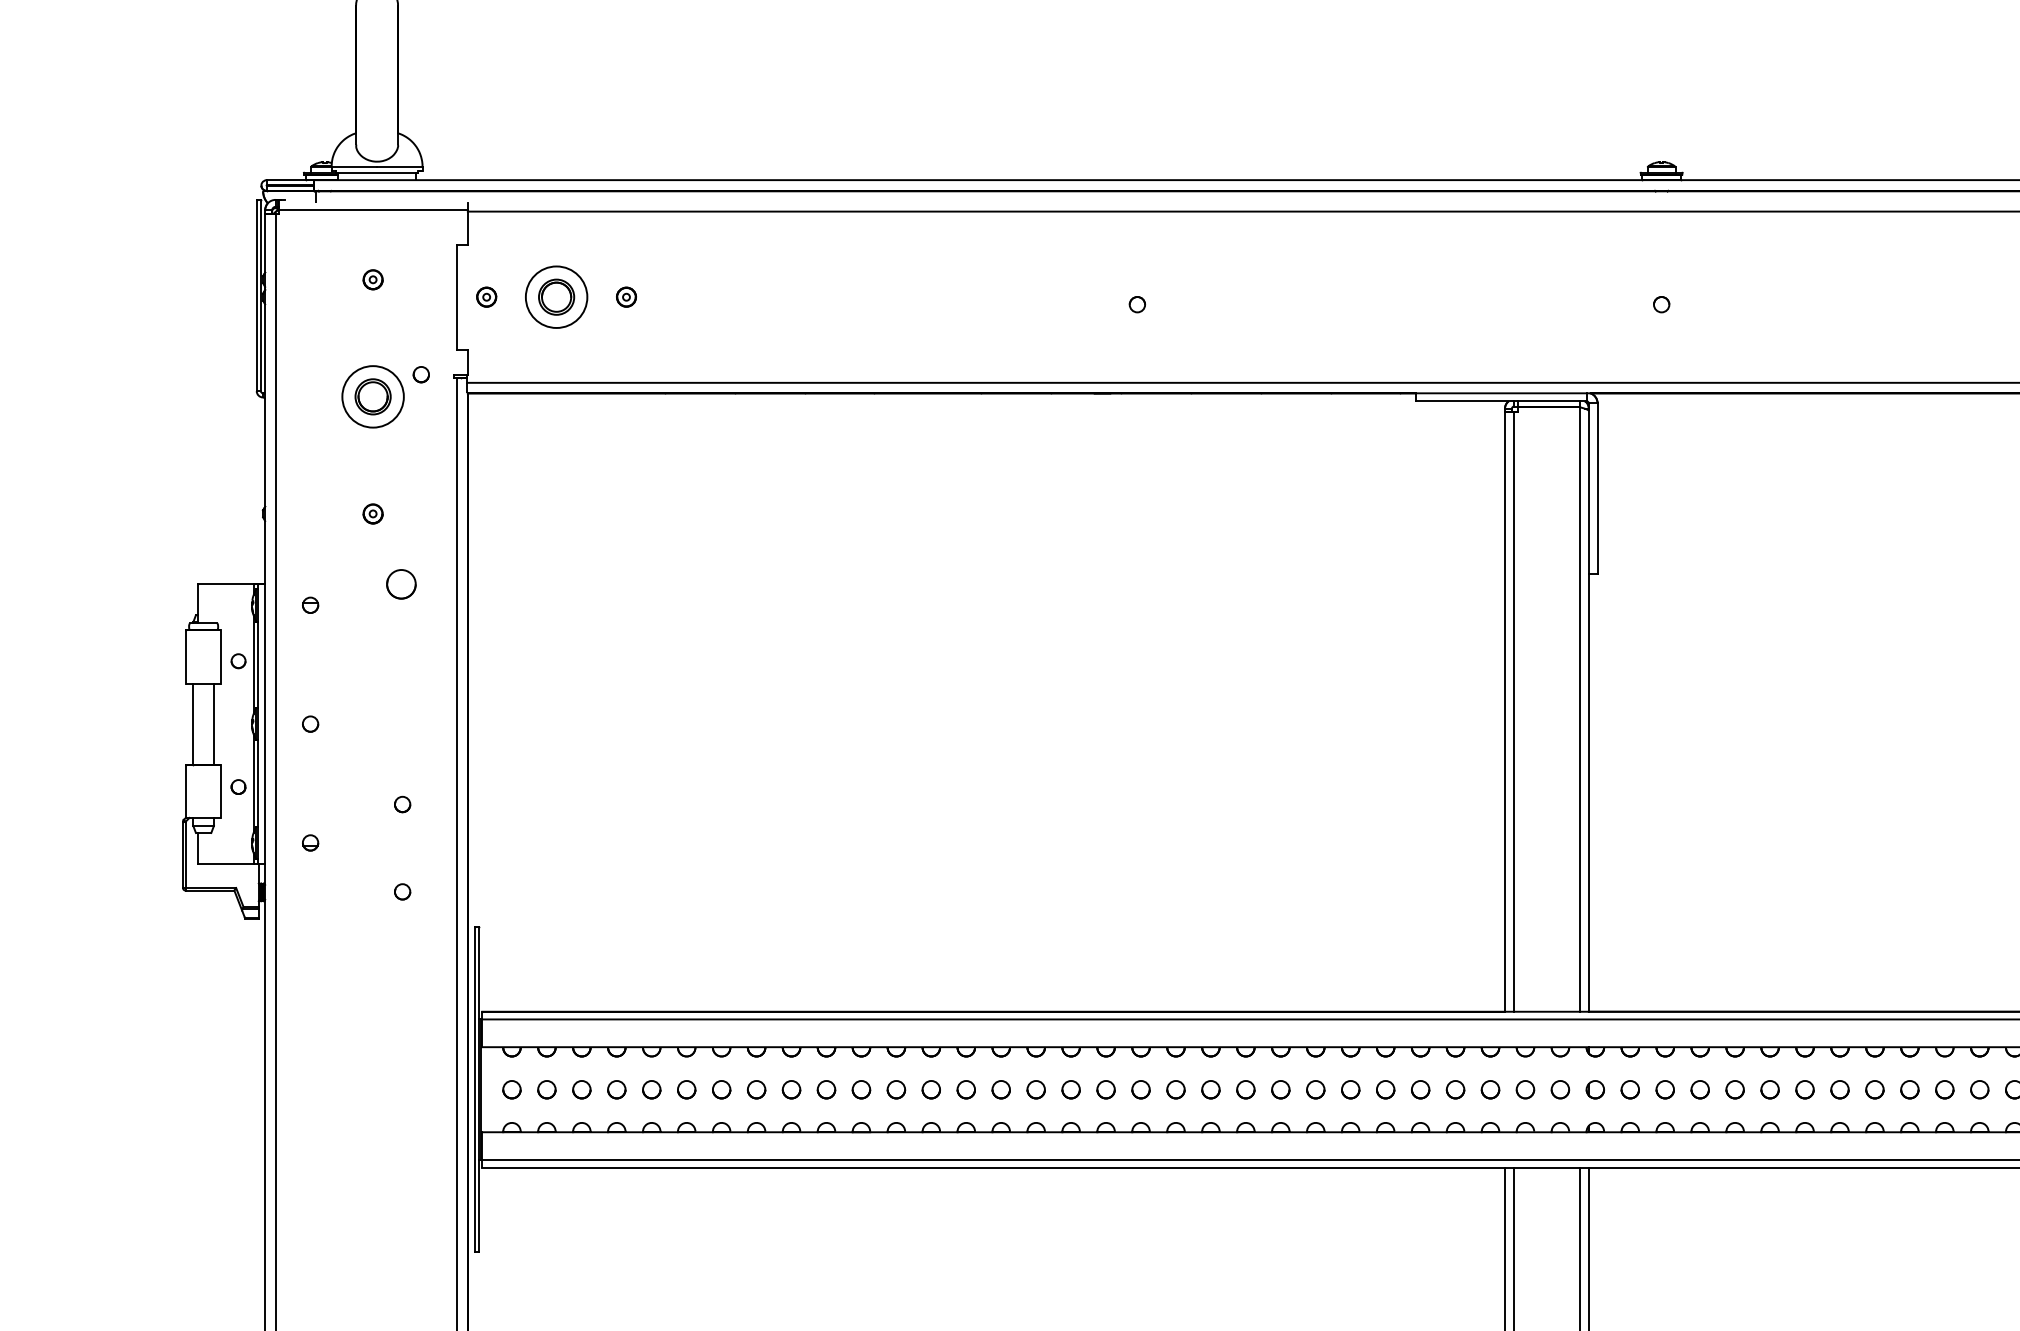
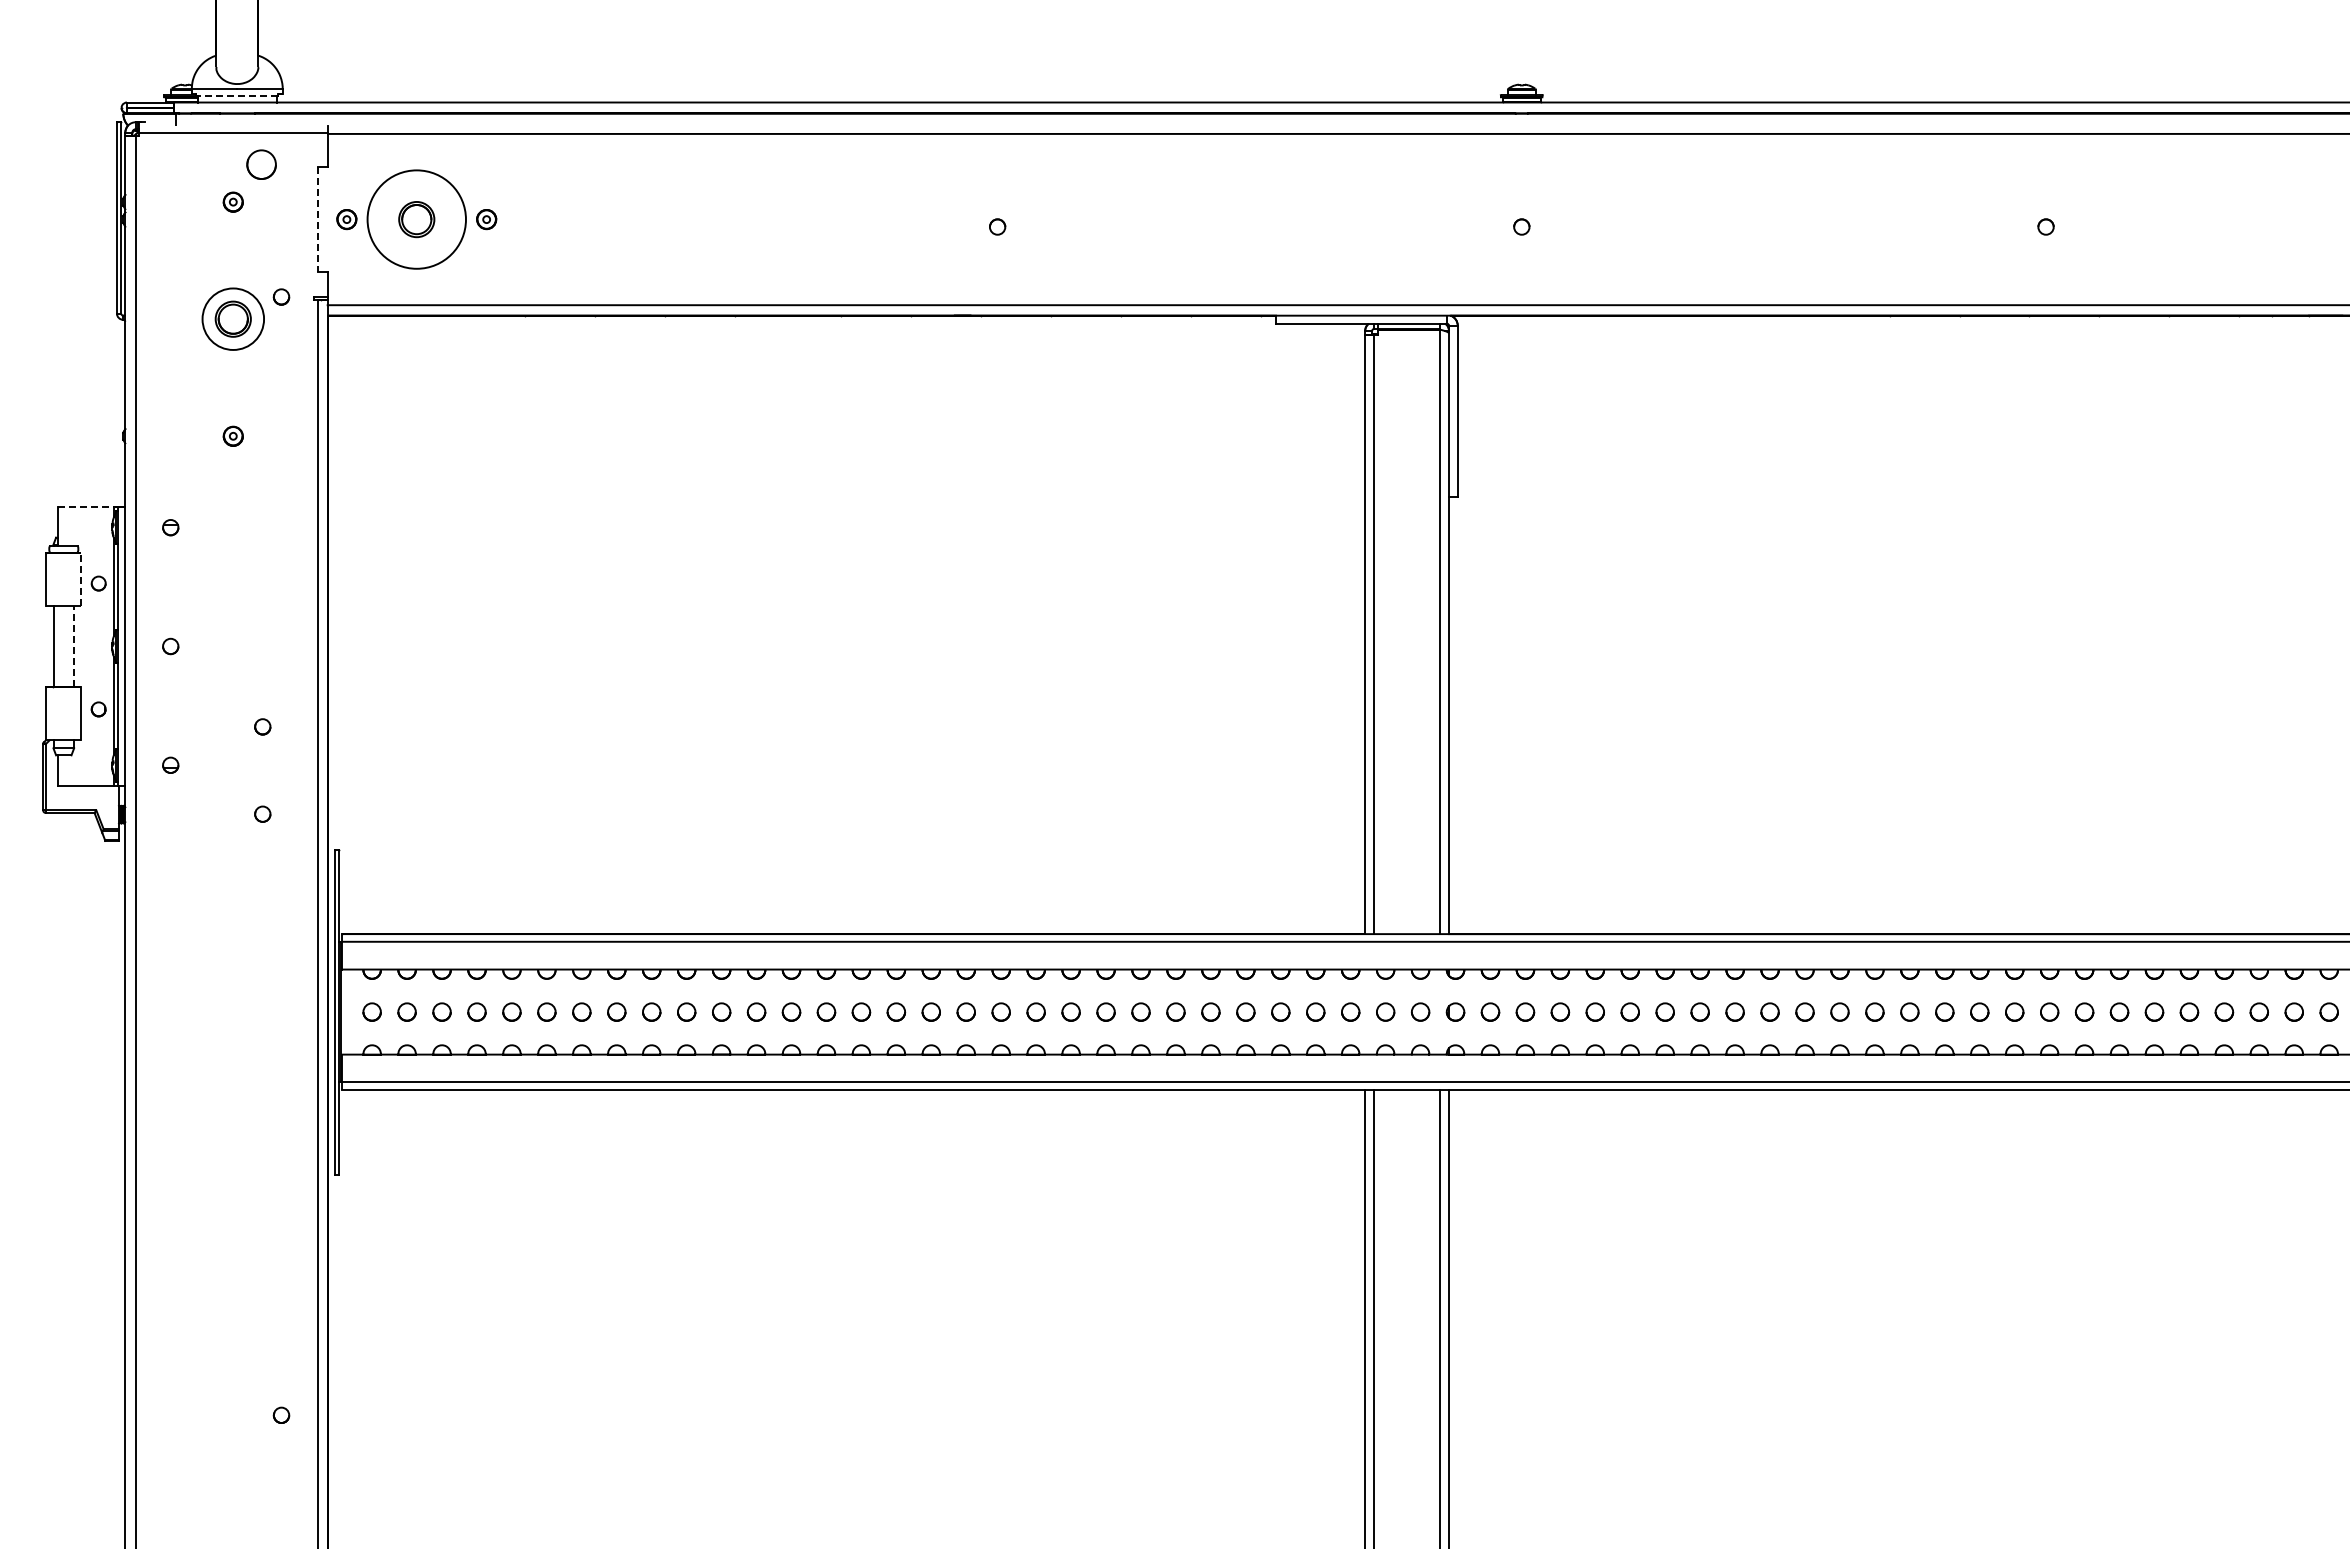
line: (376, 173) -> (236, 95), solid -> dashed
circle: (556, 297) -> (416, 219), size x1.6
line: (457, 298) -> (317, 220), solid -> dashed
line: (225, 584) -> (85, 506), solid -> dashed
circle: (401, 584) -> (261, 164), moved
line: (221, 657) -> (81, 579), solid -> dashed
line: (214, 724) -> (74, 646), solid -> dashed

